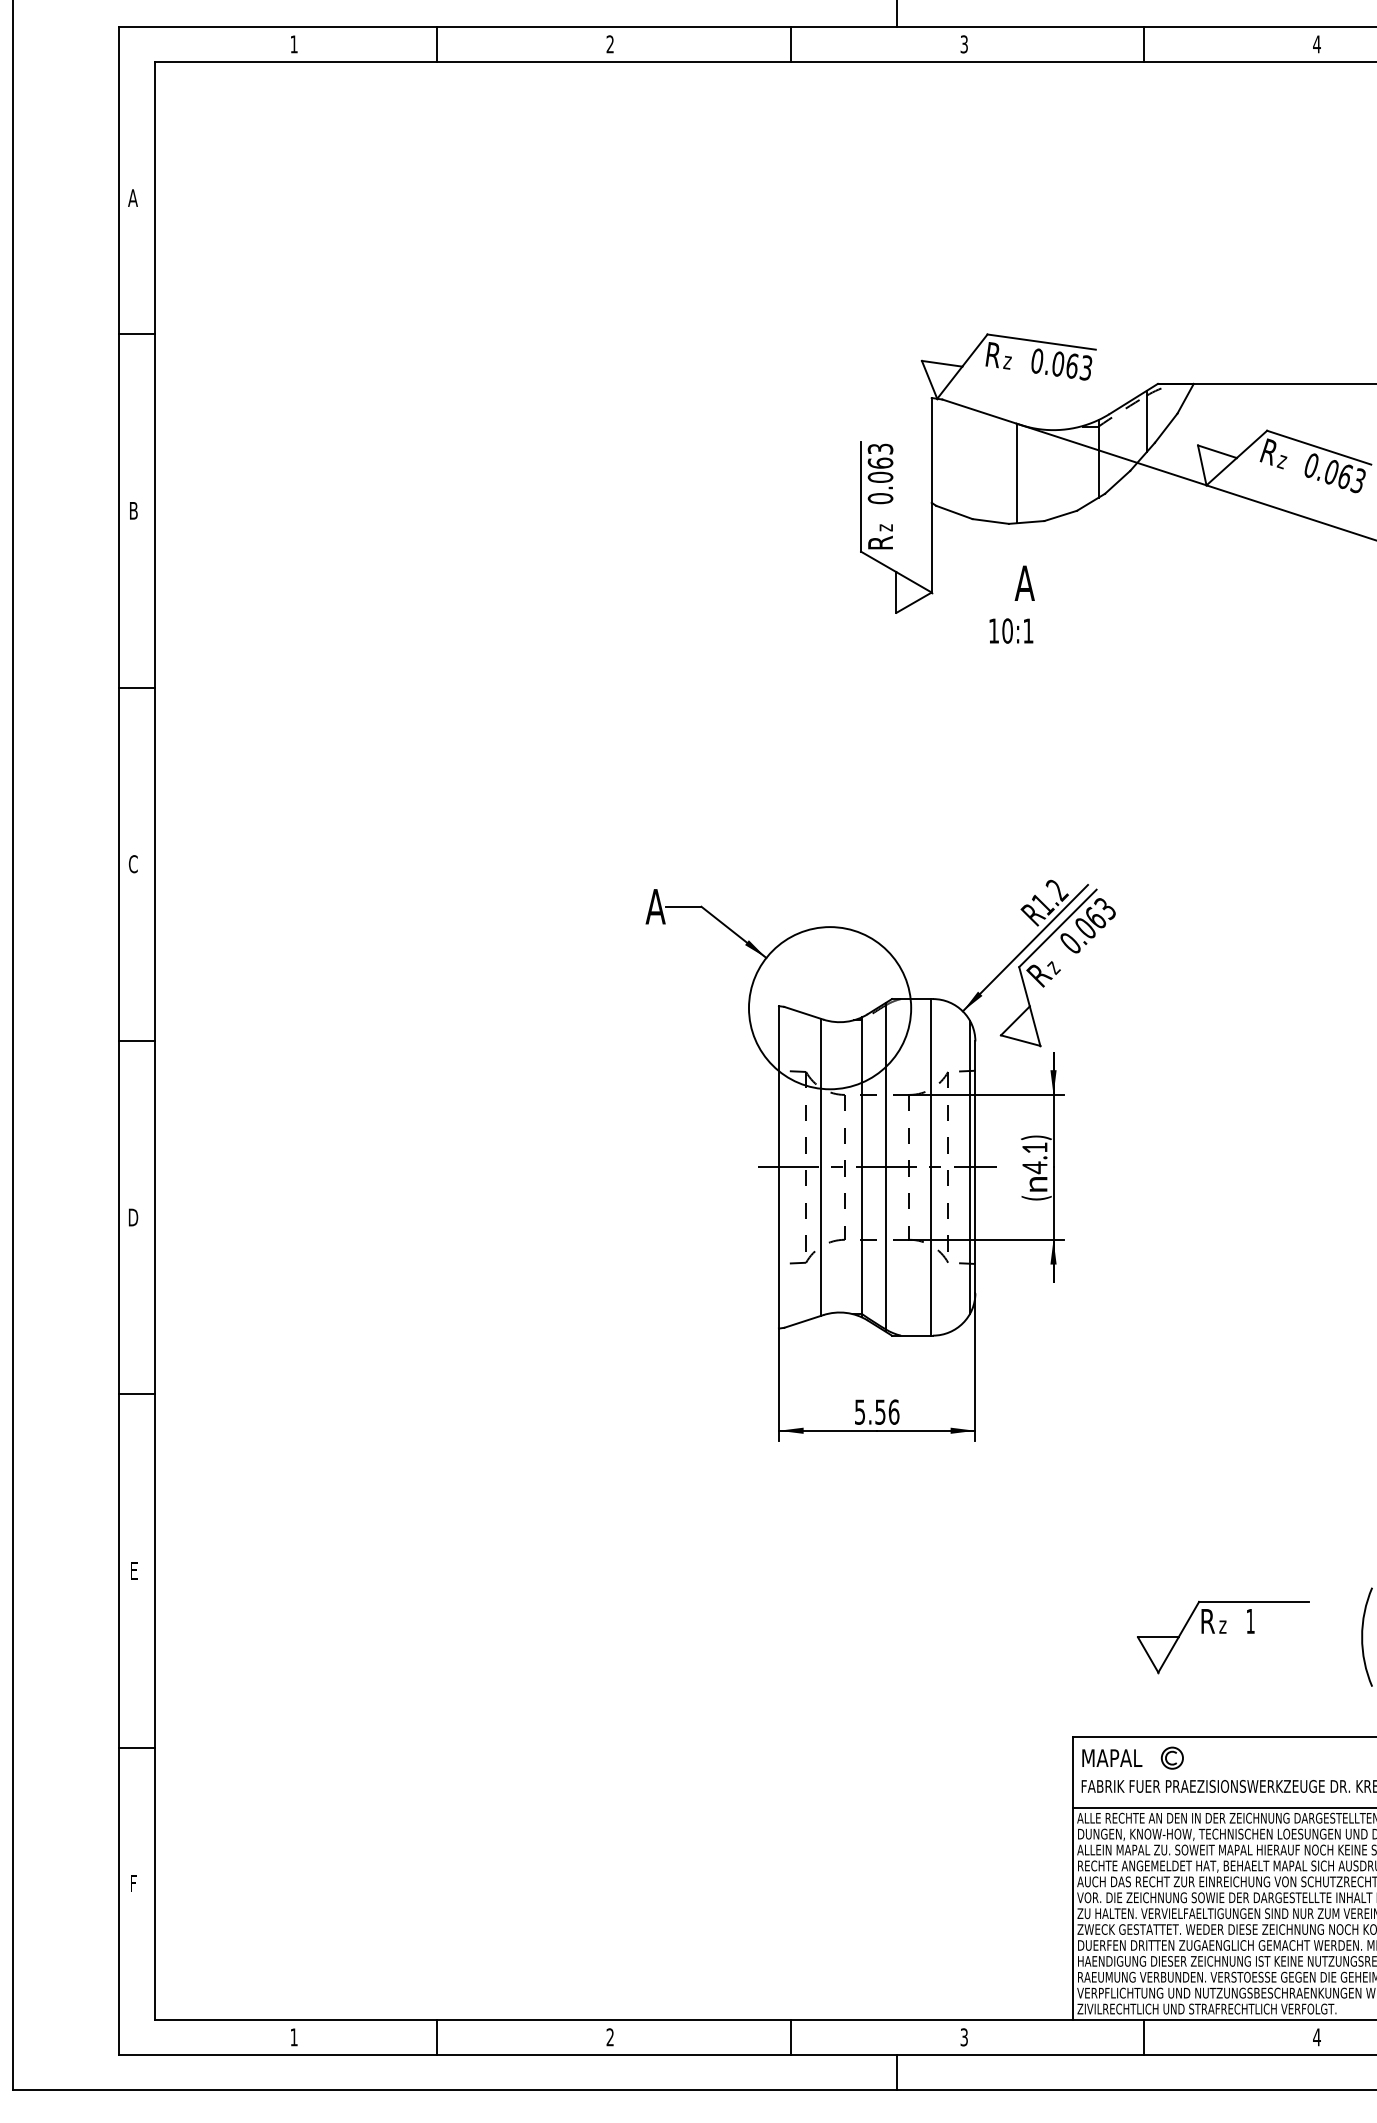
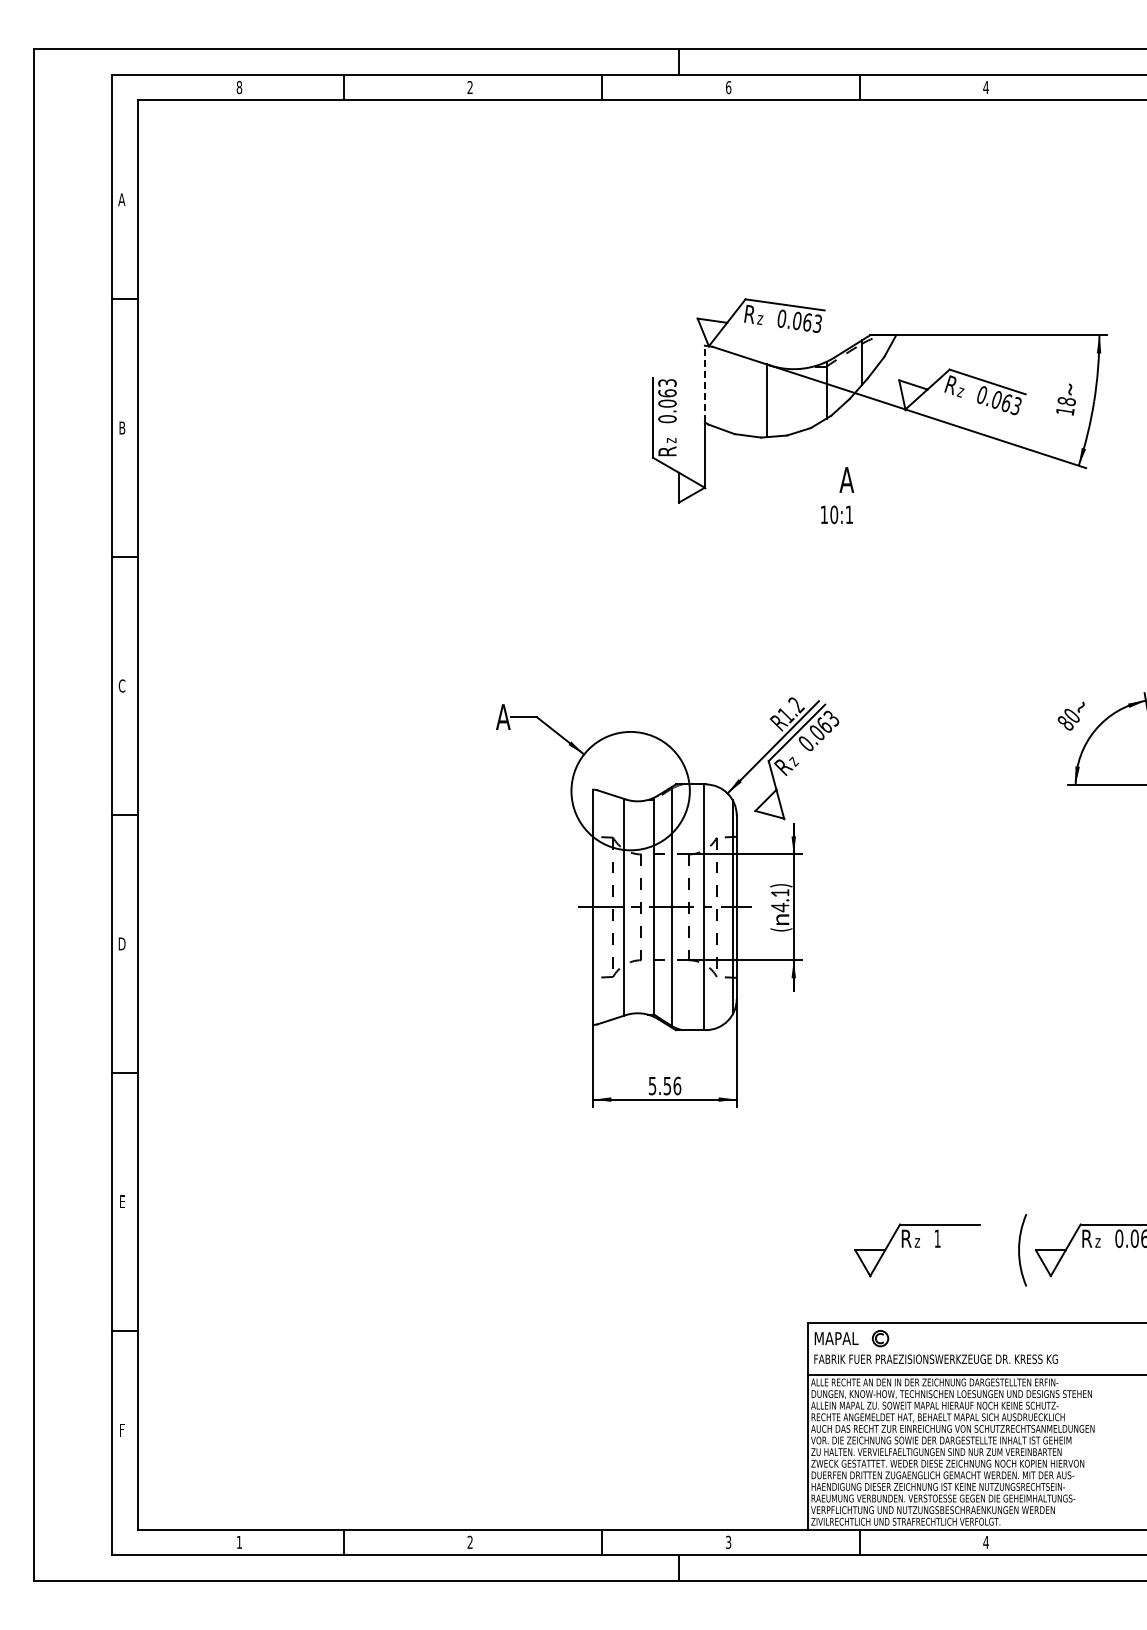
text: (294, 44) -> (239, 87), 1 -> 8
text: (964, 44) -> (728, 87), 3 -> 6
line: (931, 449) -> (704, 383), solid -> dashed
text: (1012, 604) -> (837, 495), moved

